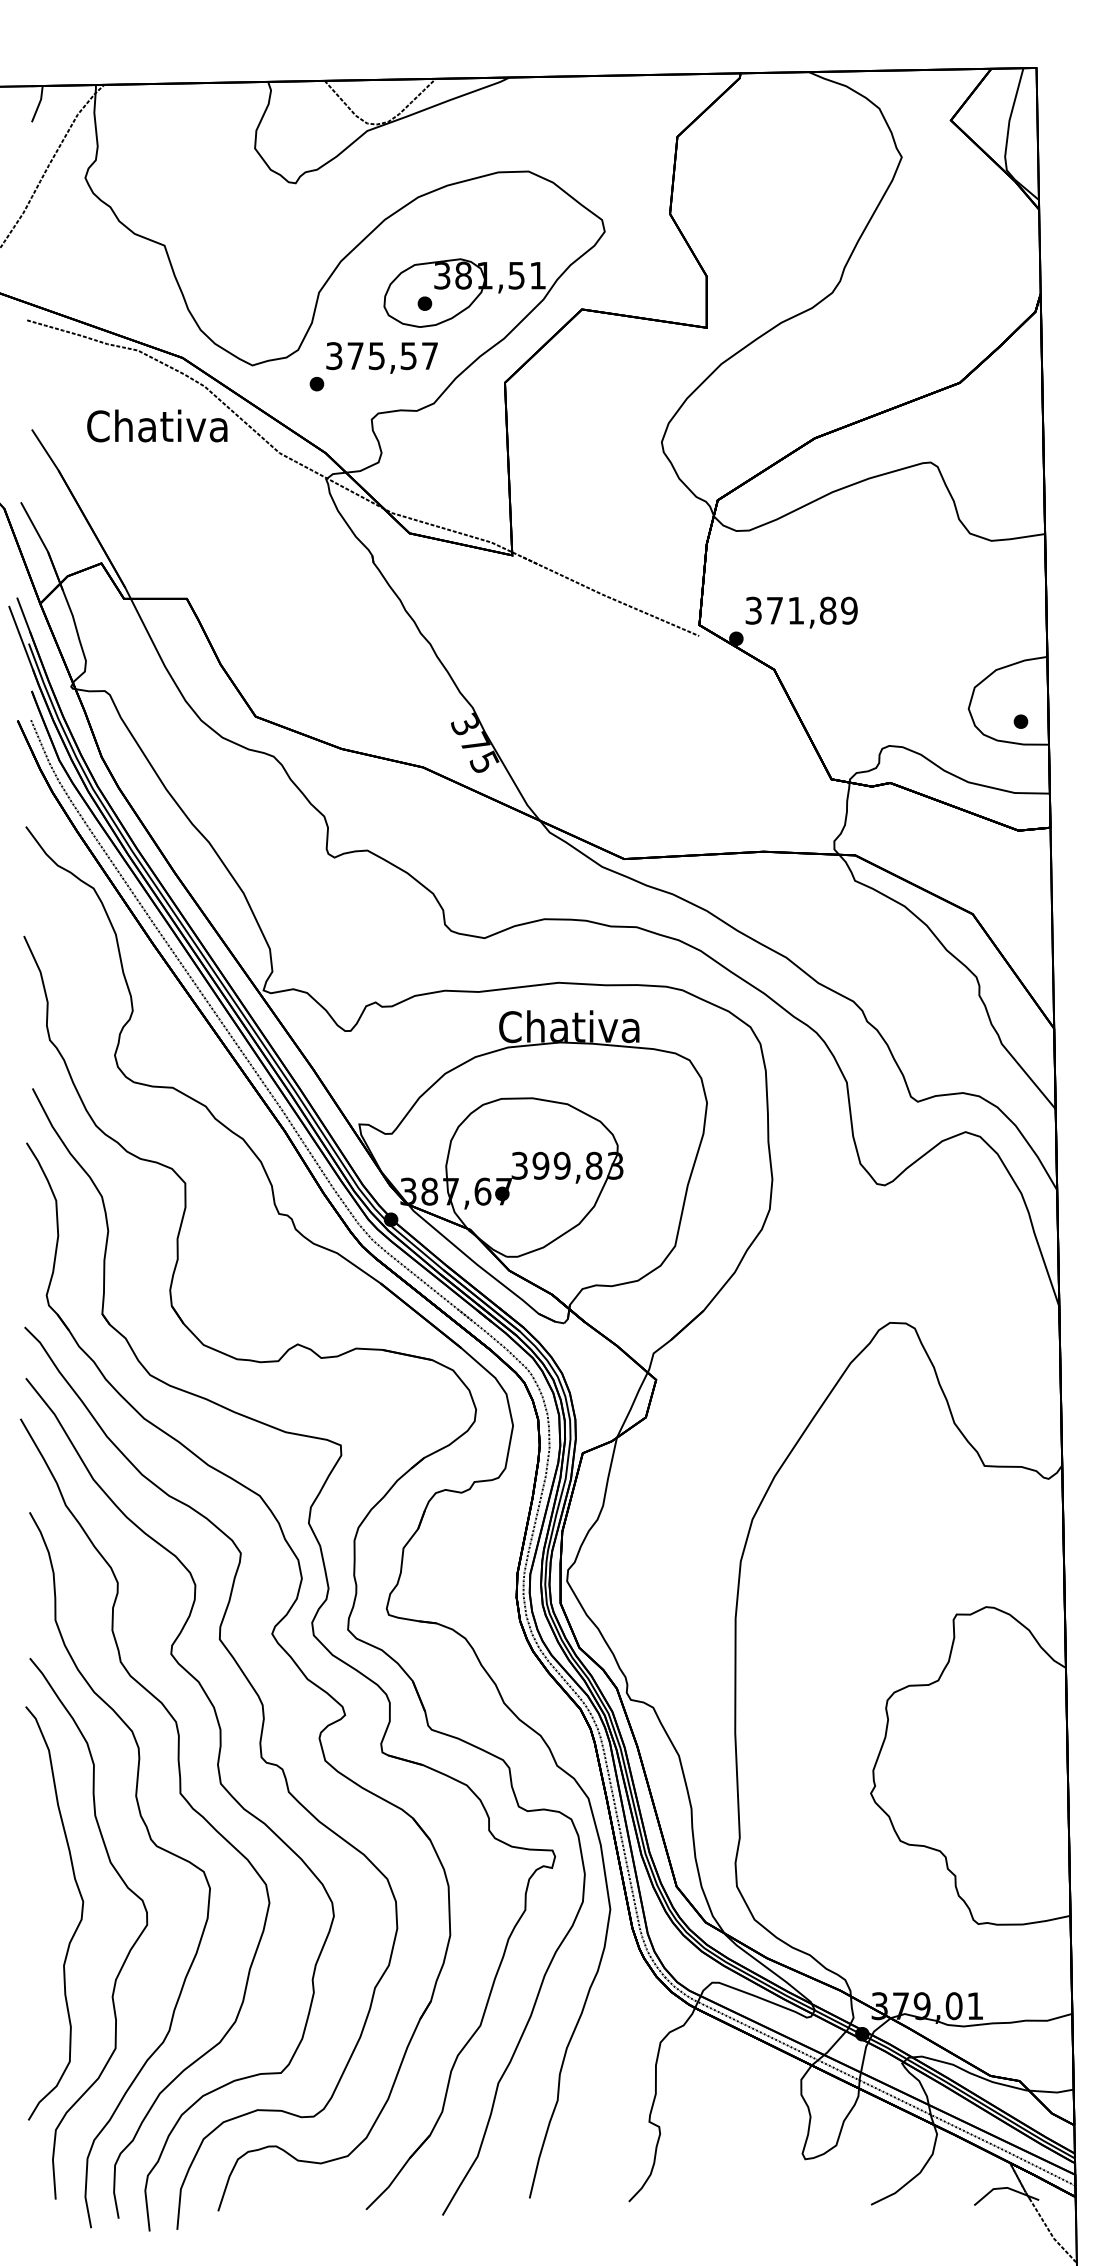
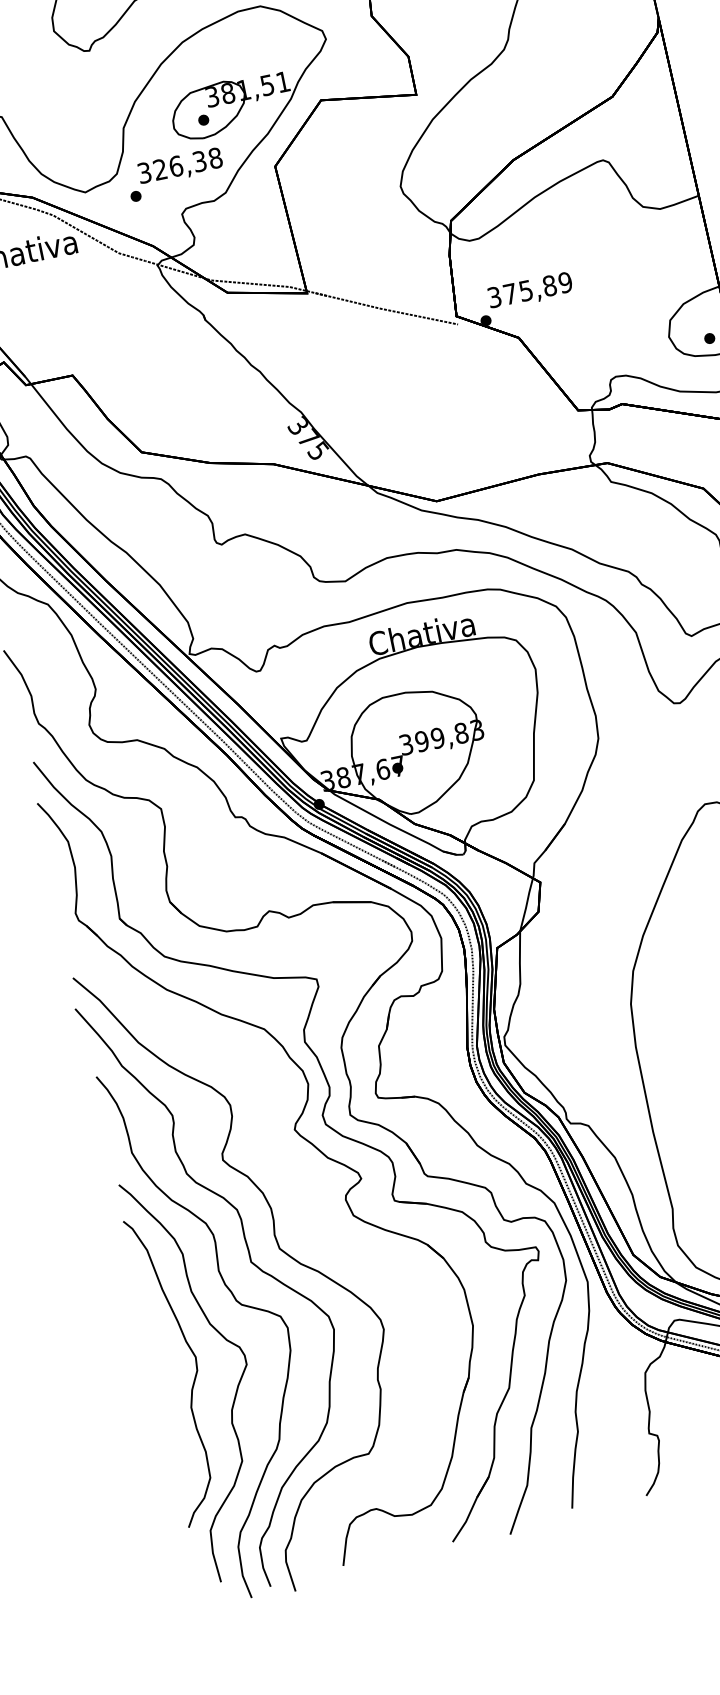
text: (392, 356) -> (187, 164), 375,57 -> 326,38
text: (795, 610) -> (525, 290), 371,89 -> 375,89
part: (260, 1757) -> (305, 1223), removed

